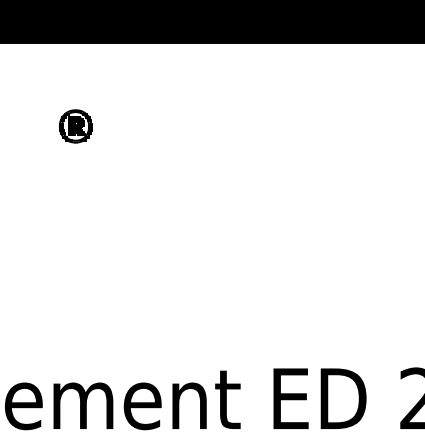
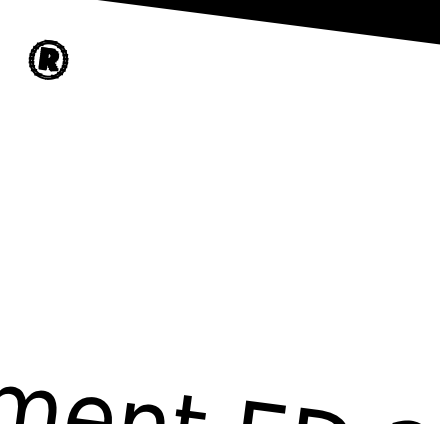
part: (75, 126) -> (48, 60), moved

